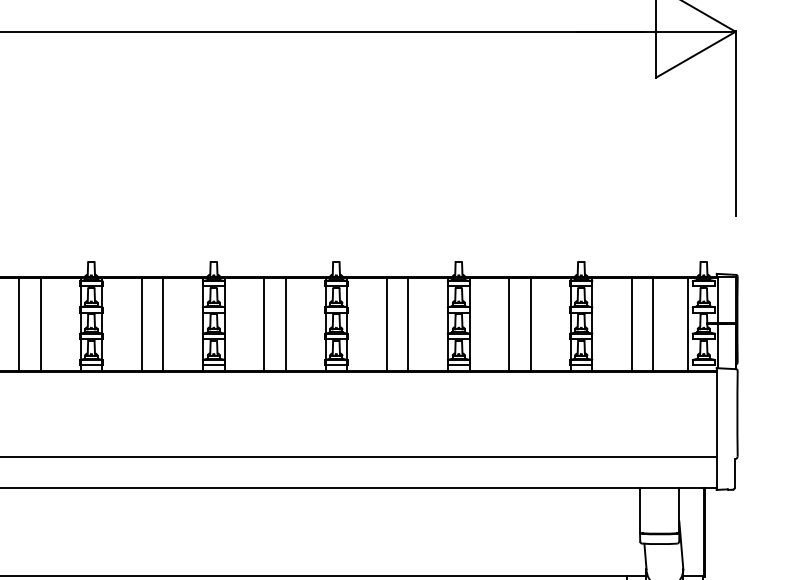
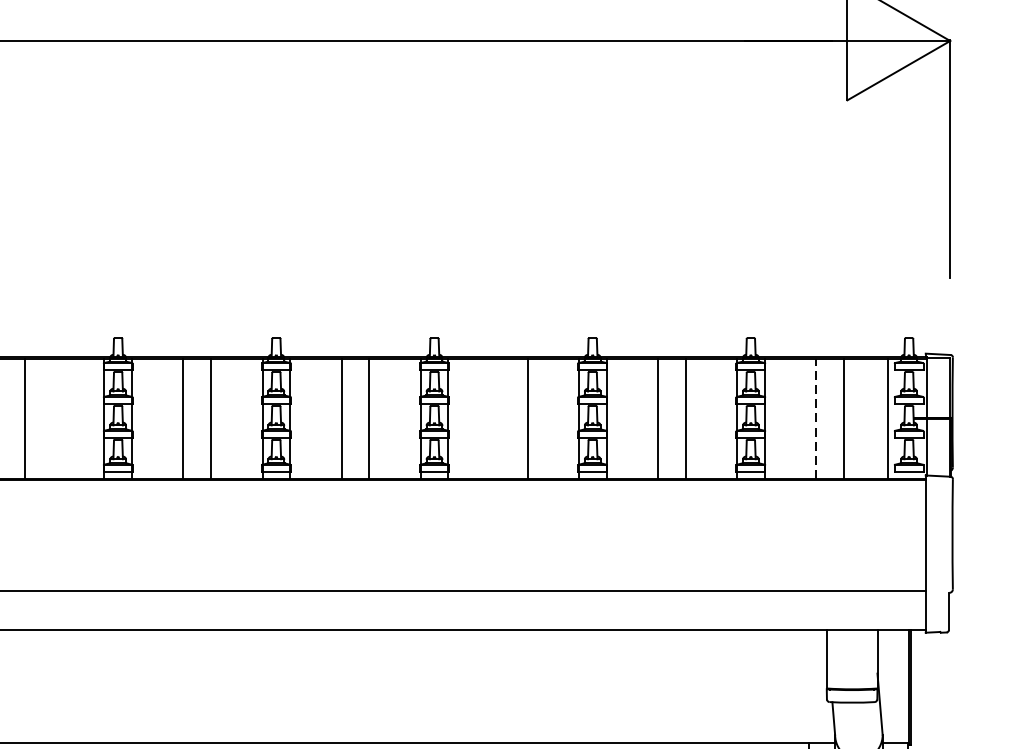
line: (40, 324) -> (52, 419), removed
line: (386, 324) -> (499, 419), removed
line: (631, 324) -> (815, 419), solid -> dashed

